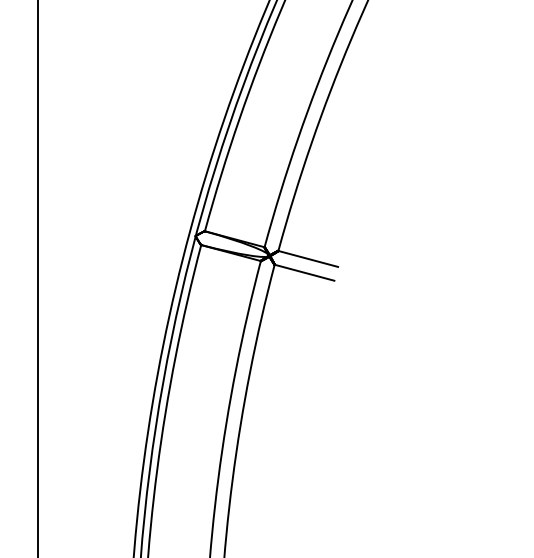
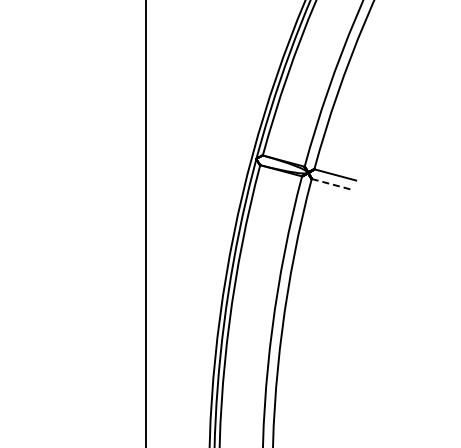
line: (304, 272) -> (332, 184), solid -> dashed

